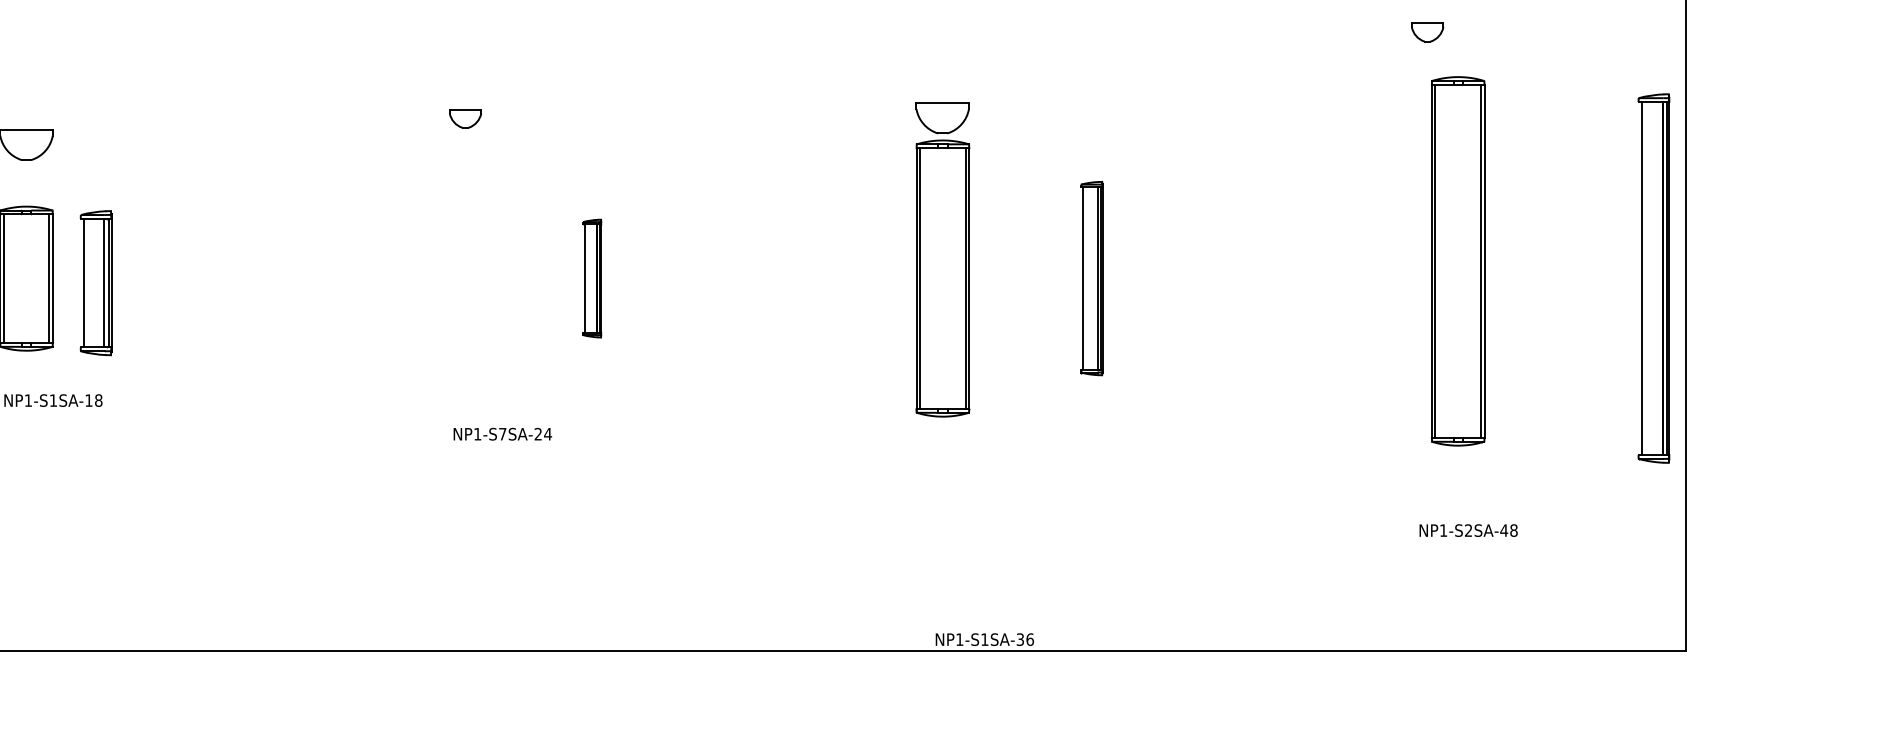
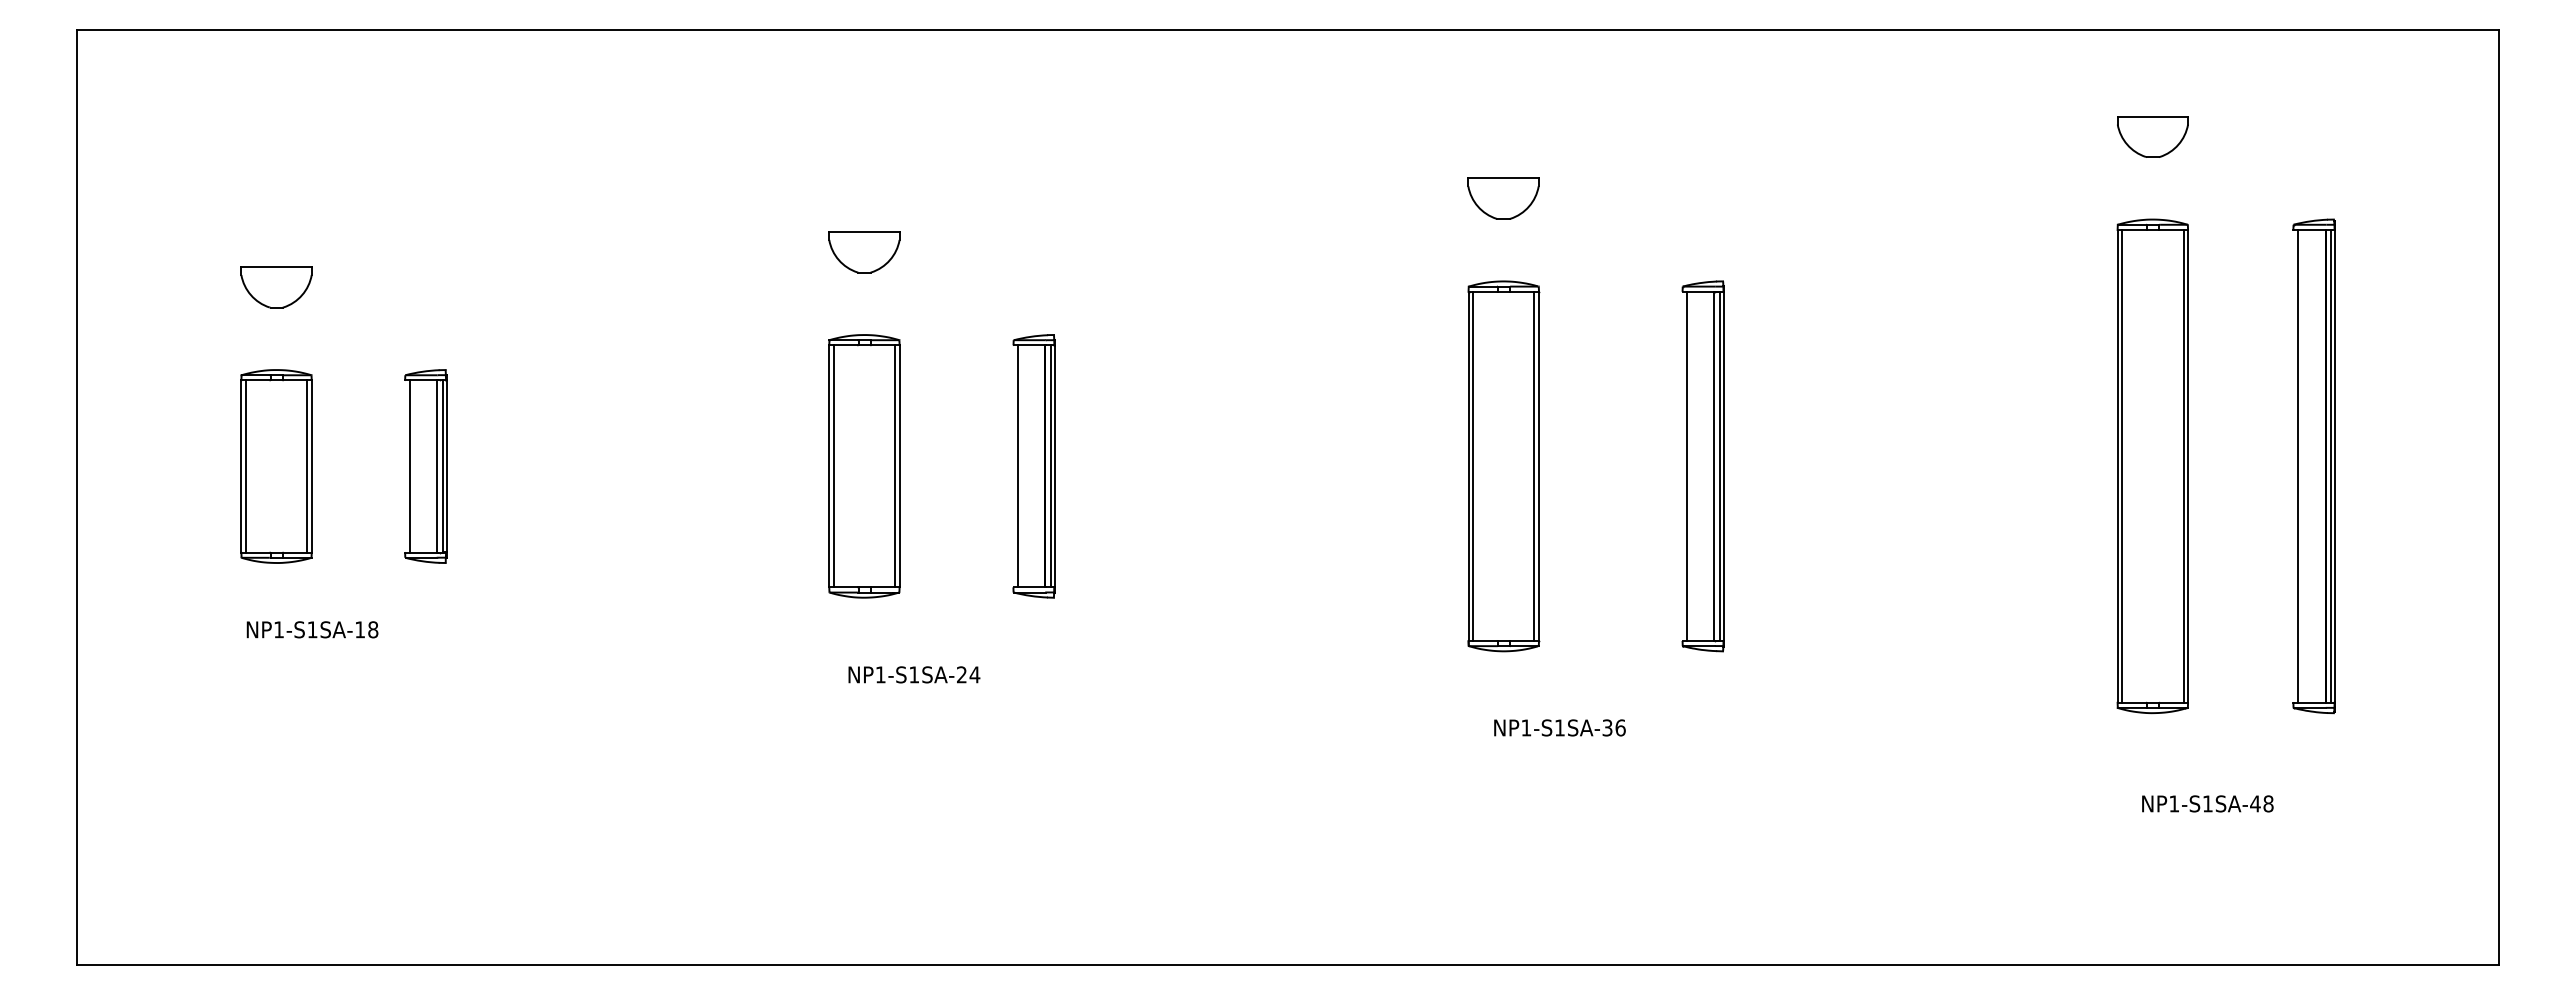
part: (1427, 32) -> (2152, 136), size x1.67
part: (465, 118) -> (864, 252), size x1.67
part: (942, 118) -> (1503, 198), moved
part: (1457, 261) -> (2152, 466), moved
part: (465, 278) -> (864, 466), added
part: (591, 278) -> (1033, 466), size x1.67
part: (1091, 278) -> (1702, 466), size x1.43
part: (1653, 278) -> (2313, 466), moved
part: (95, 283) -> (425, 466), moved
text: (502, 433) -> (914, 674), NP1-S7SA-24 -> NP1-S1SA-24
text: (1468, 530) -> (2207, 803), NP1-S2SA-48 -> NP1-S1SA-48
text: (984, 639) -> (1559, 727), moved

